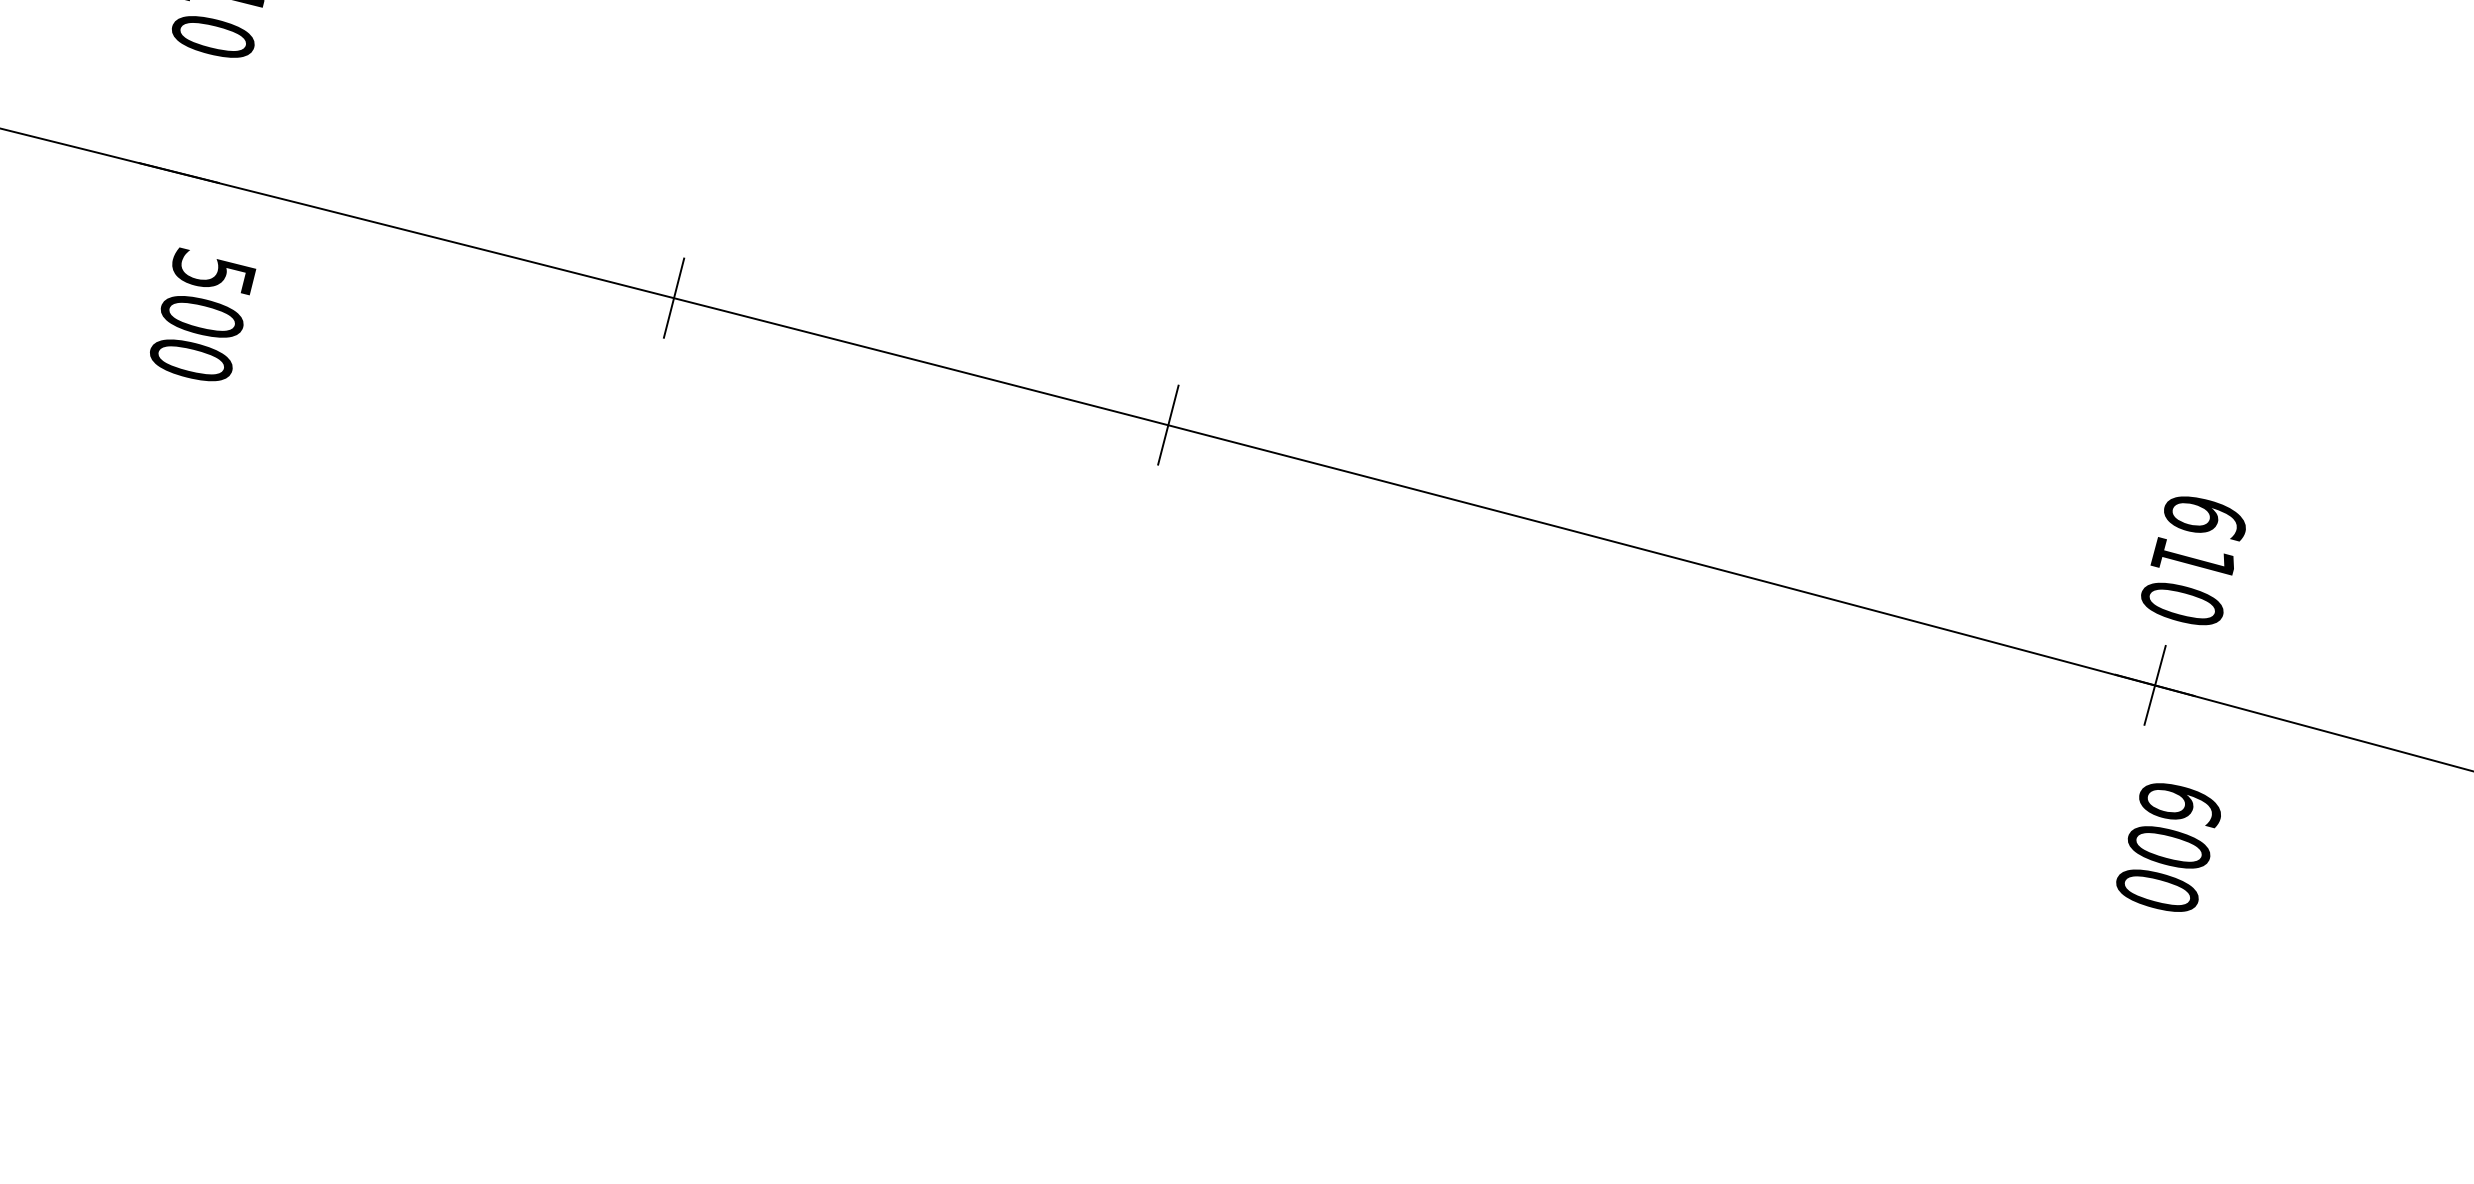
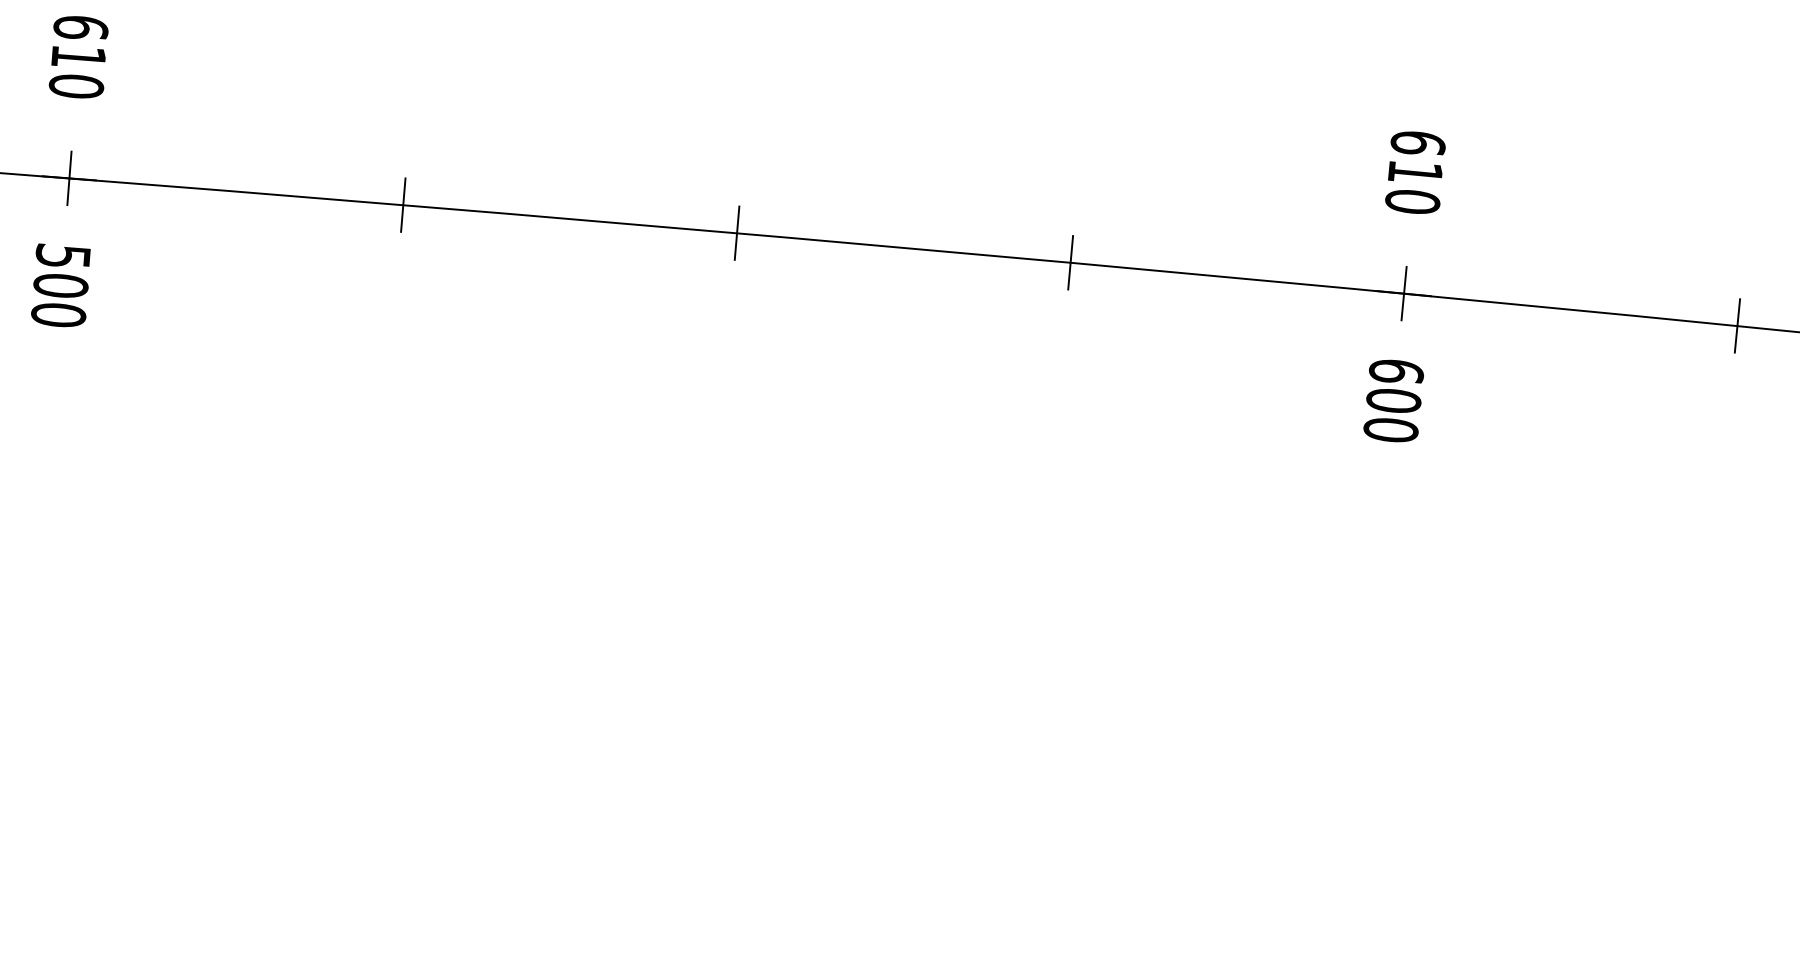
line: (179, 173) -> (69, 178), added
text: (201, 316) -> (60, 285), moved
line: (1661, 553) -> (1070, 262), added
text: (2193, 560) -> (1415, 172), moved
text: (2168, 846) -> (1393, 400), moved

